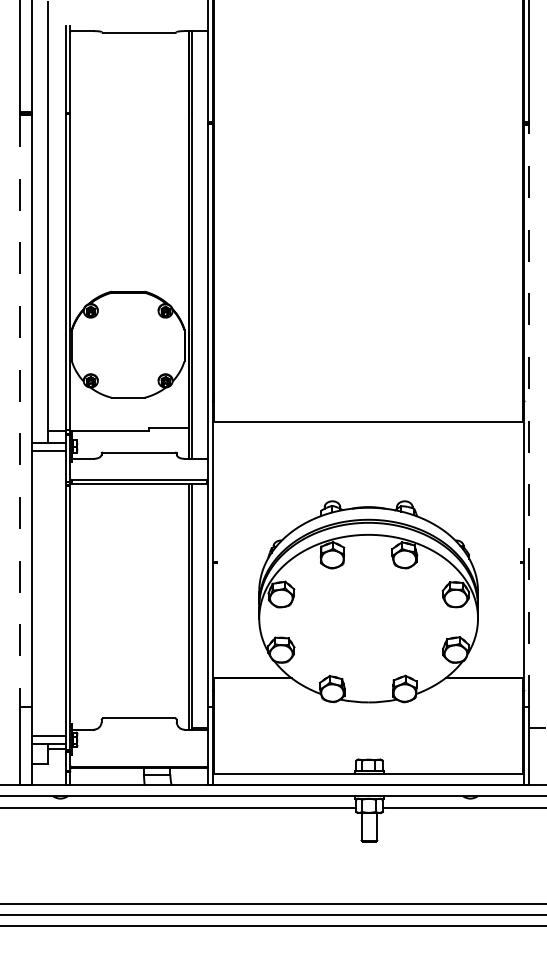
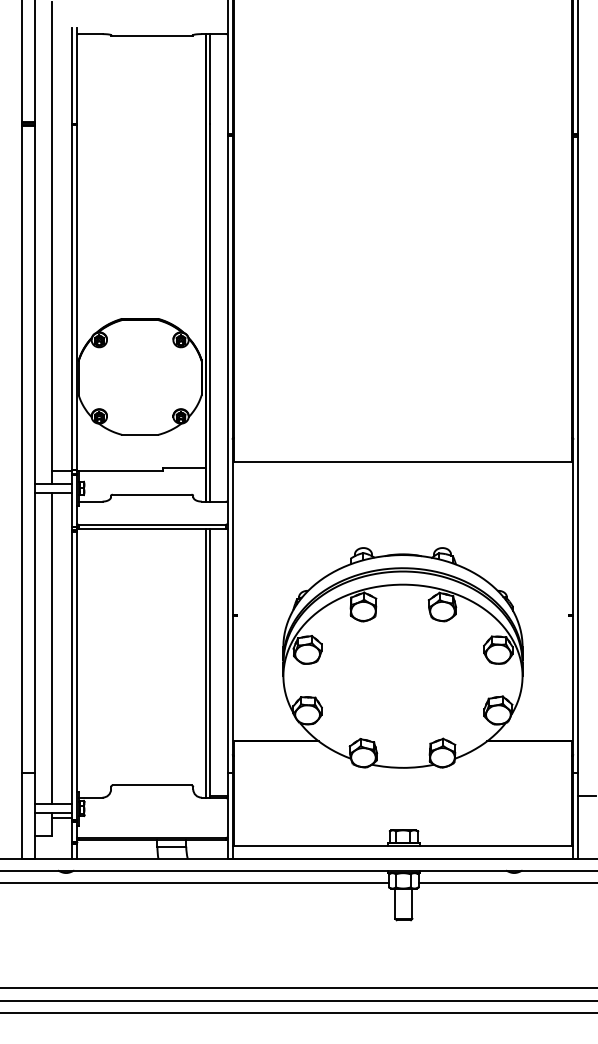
line: (20, 411) -> (22, 449), dashed -> solid
line: (529, 416) -> (578, 455), dashed -> solid
line: (47, 593) -> (52, 648), added

